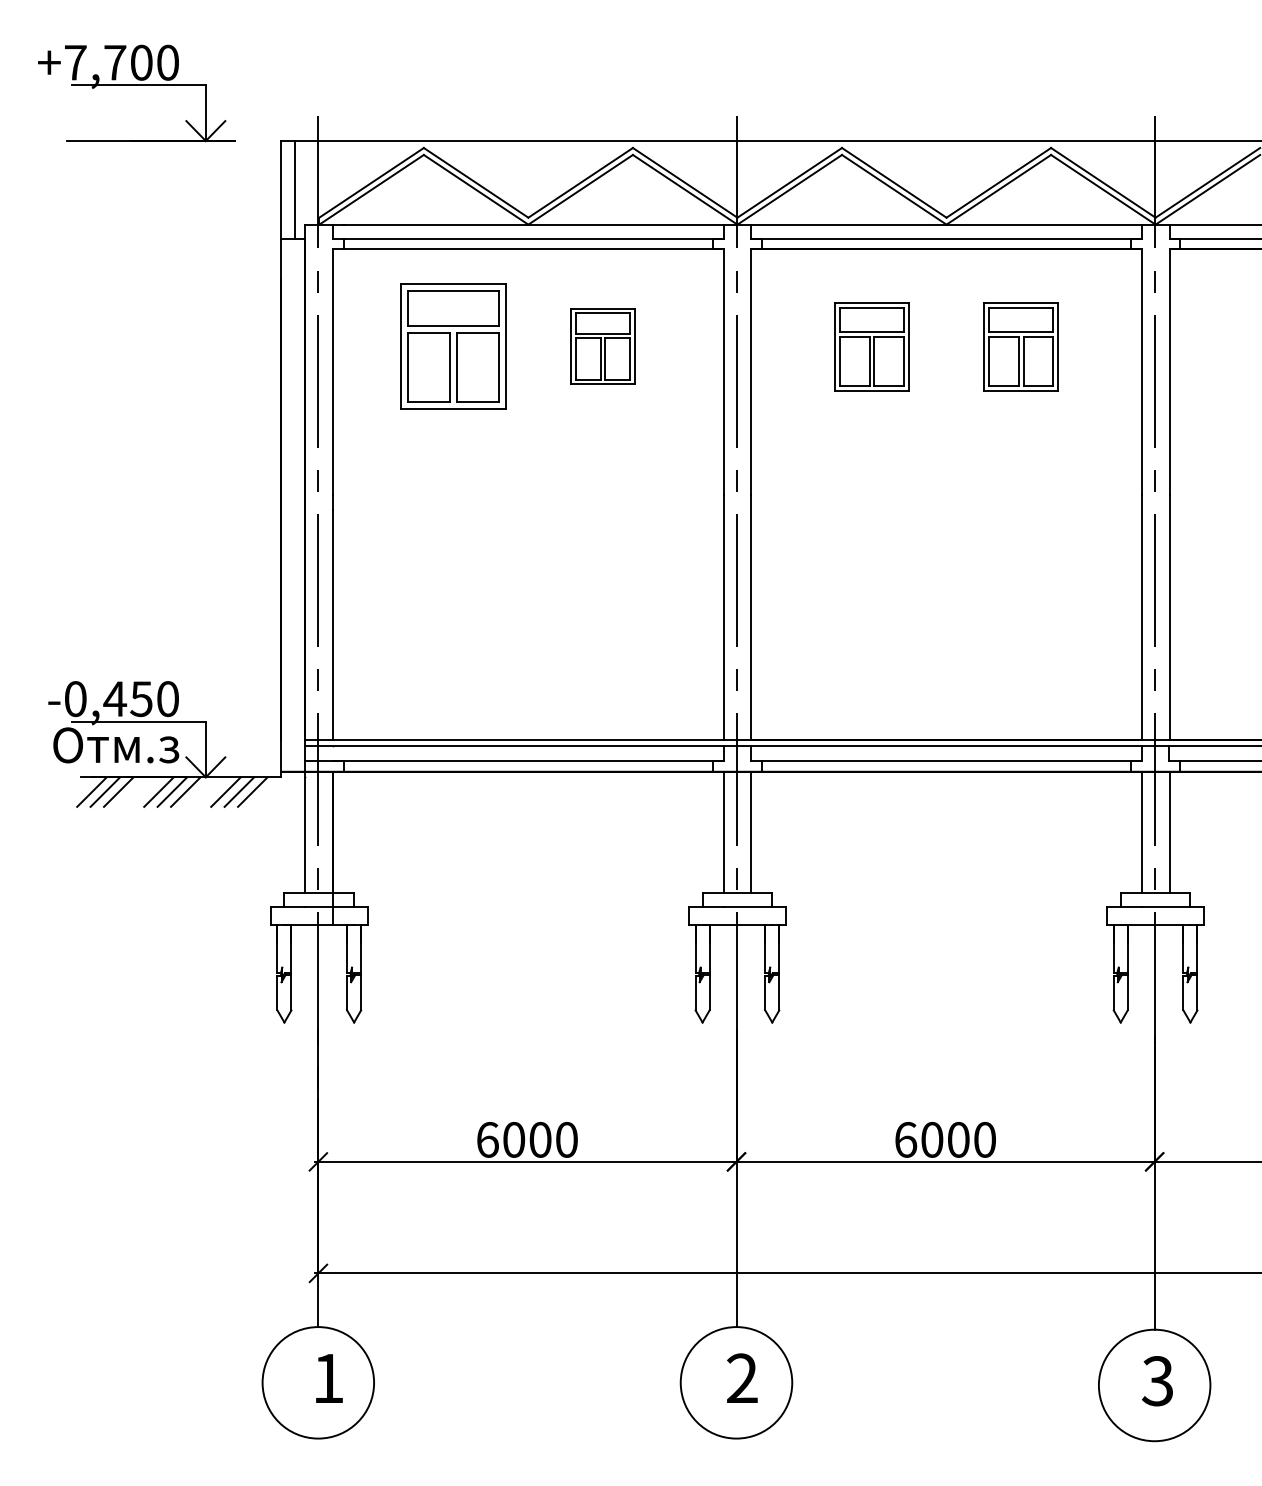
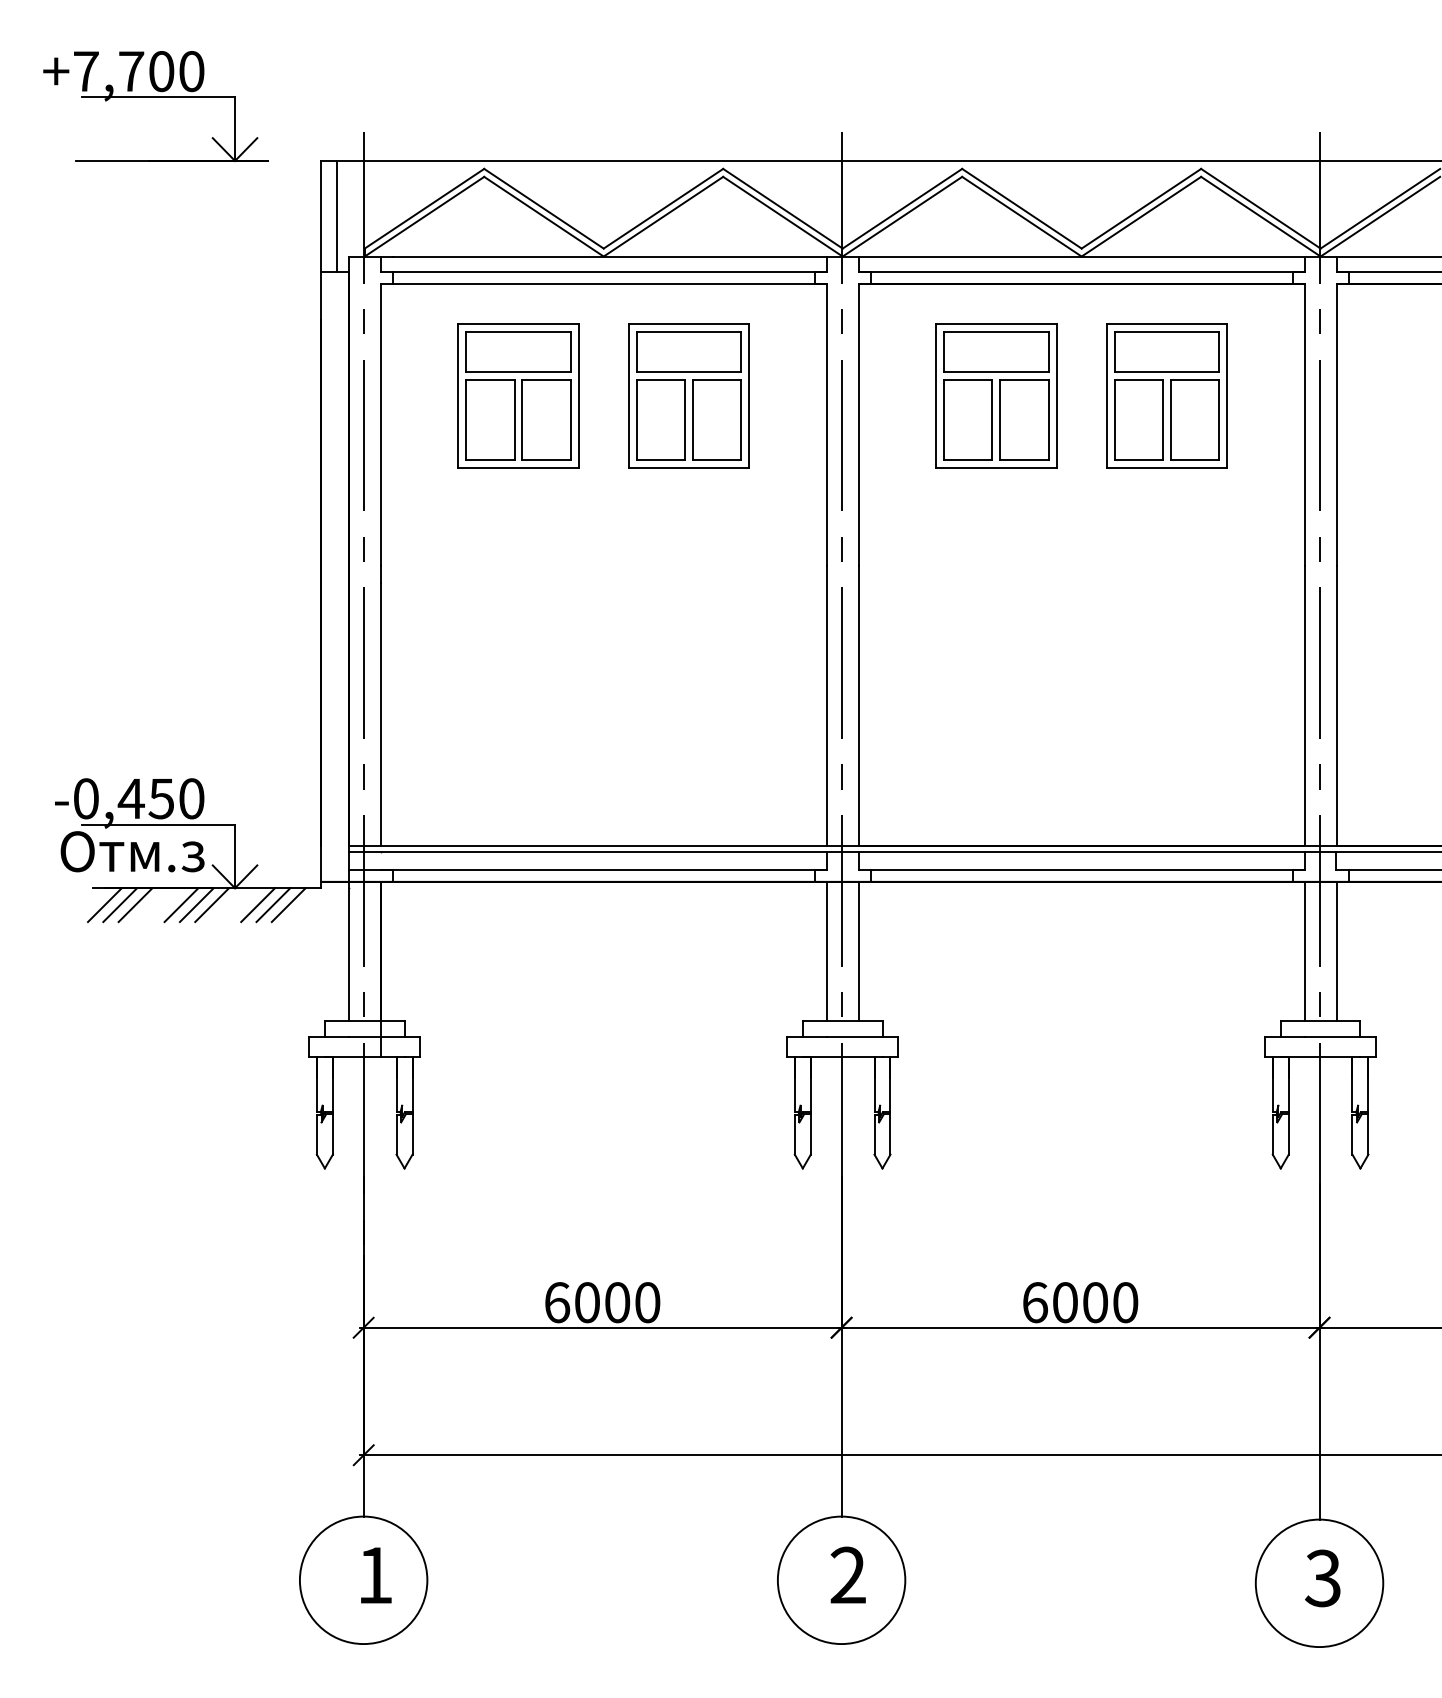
part: (602, 346) -> (688, 395), size x1.67
part: (872, 346) -> (996, 395), size x1.43
part: (1020, 346) -> (1166, 395), size x1.43

